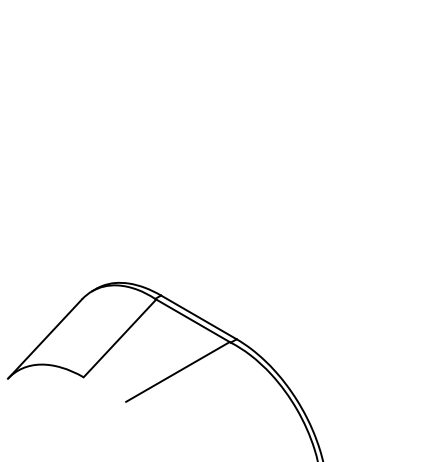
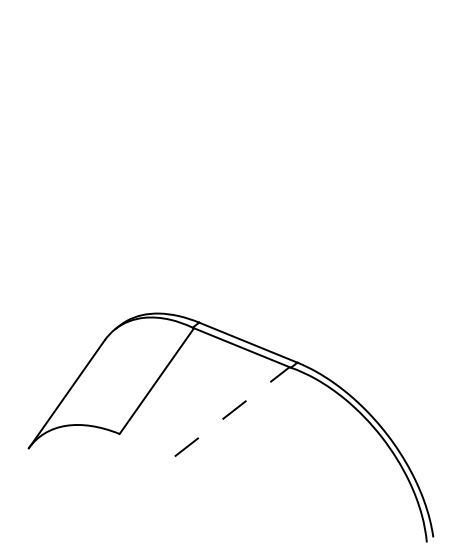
line: (177, 371) -> (231, 411), solid -> dashed

